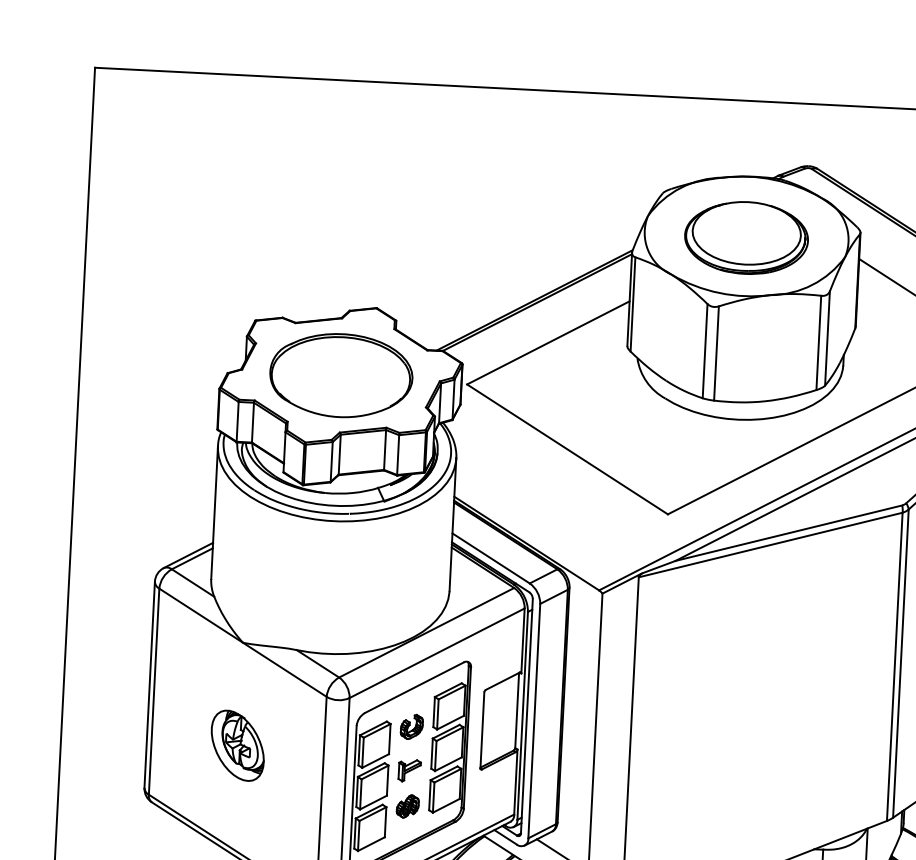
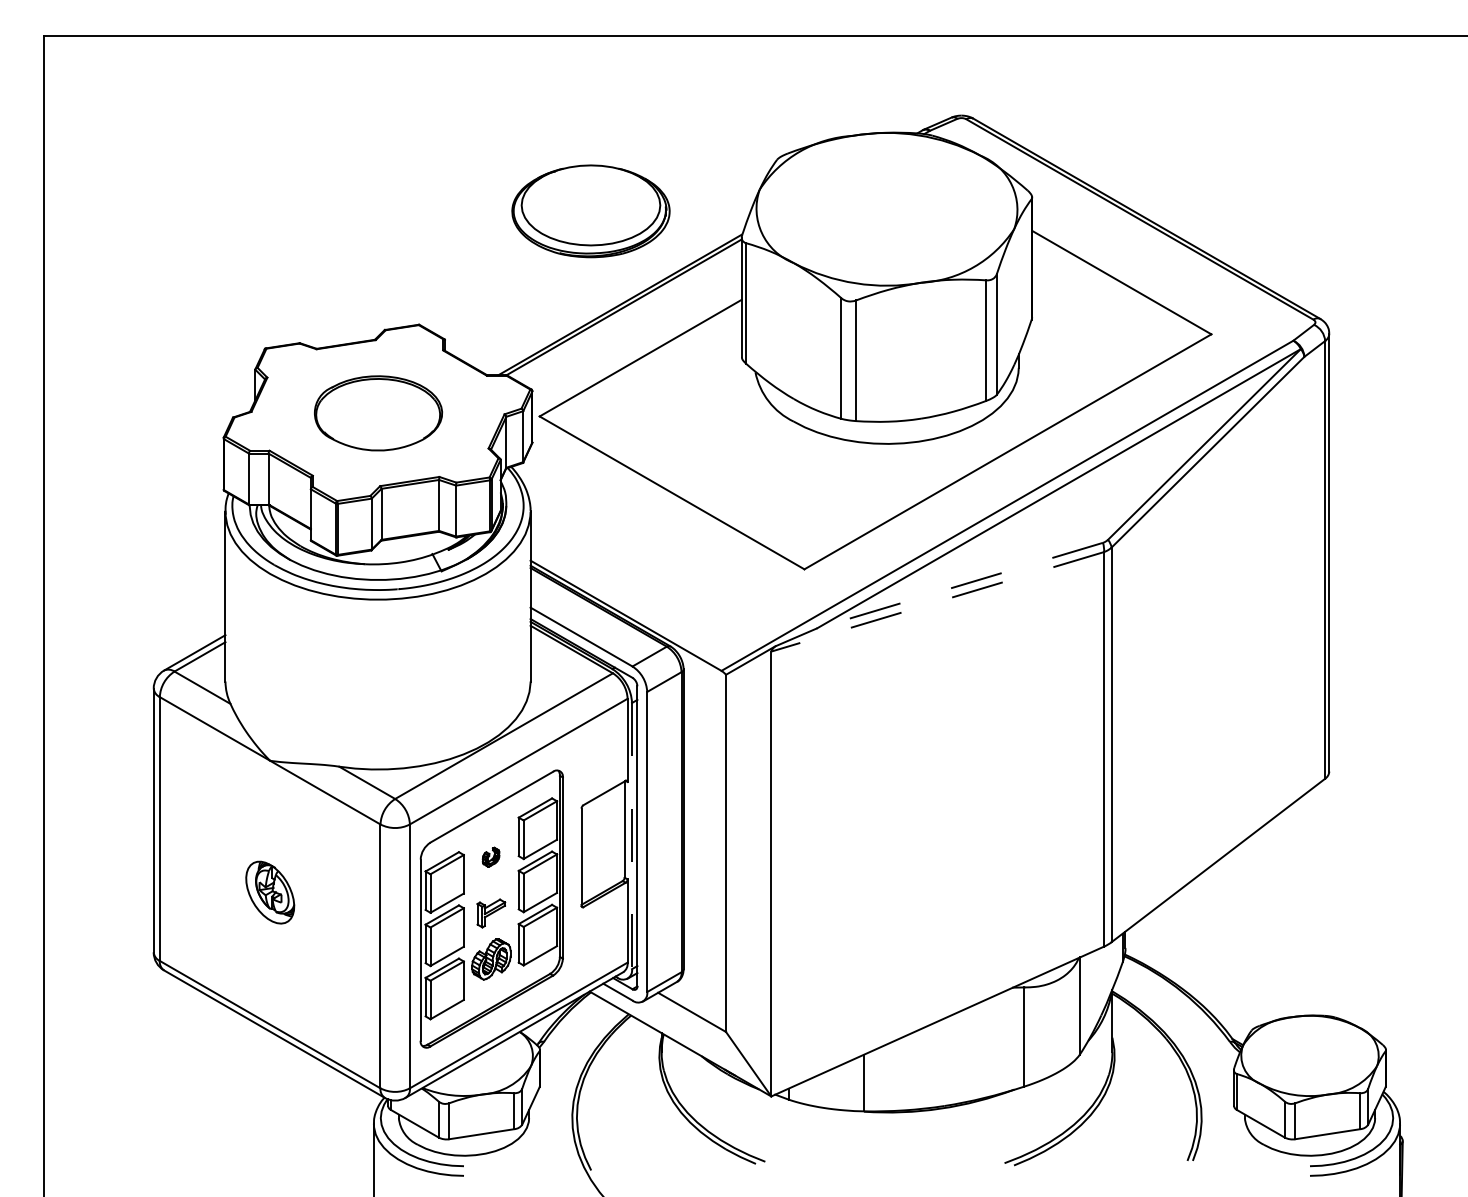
part: (746, 238) -> (590, 211), moved
part: (341, 375) -> (378, 413), size x0.7
line: (788, 533) -> (959, 585), solid -> dashed
line: (770, 544) -> (937, 601), solid -> dashed
line: (523, 716) -> (632, 836), solid -> dashed
part: (411, 726) -> (490, 856), size x0.6
part: (238, 745) -> (270, 892), size x0.7
part: (407, 805) -> (490, 958), size x1.4

